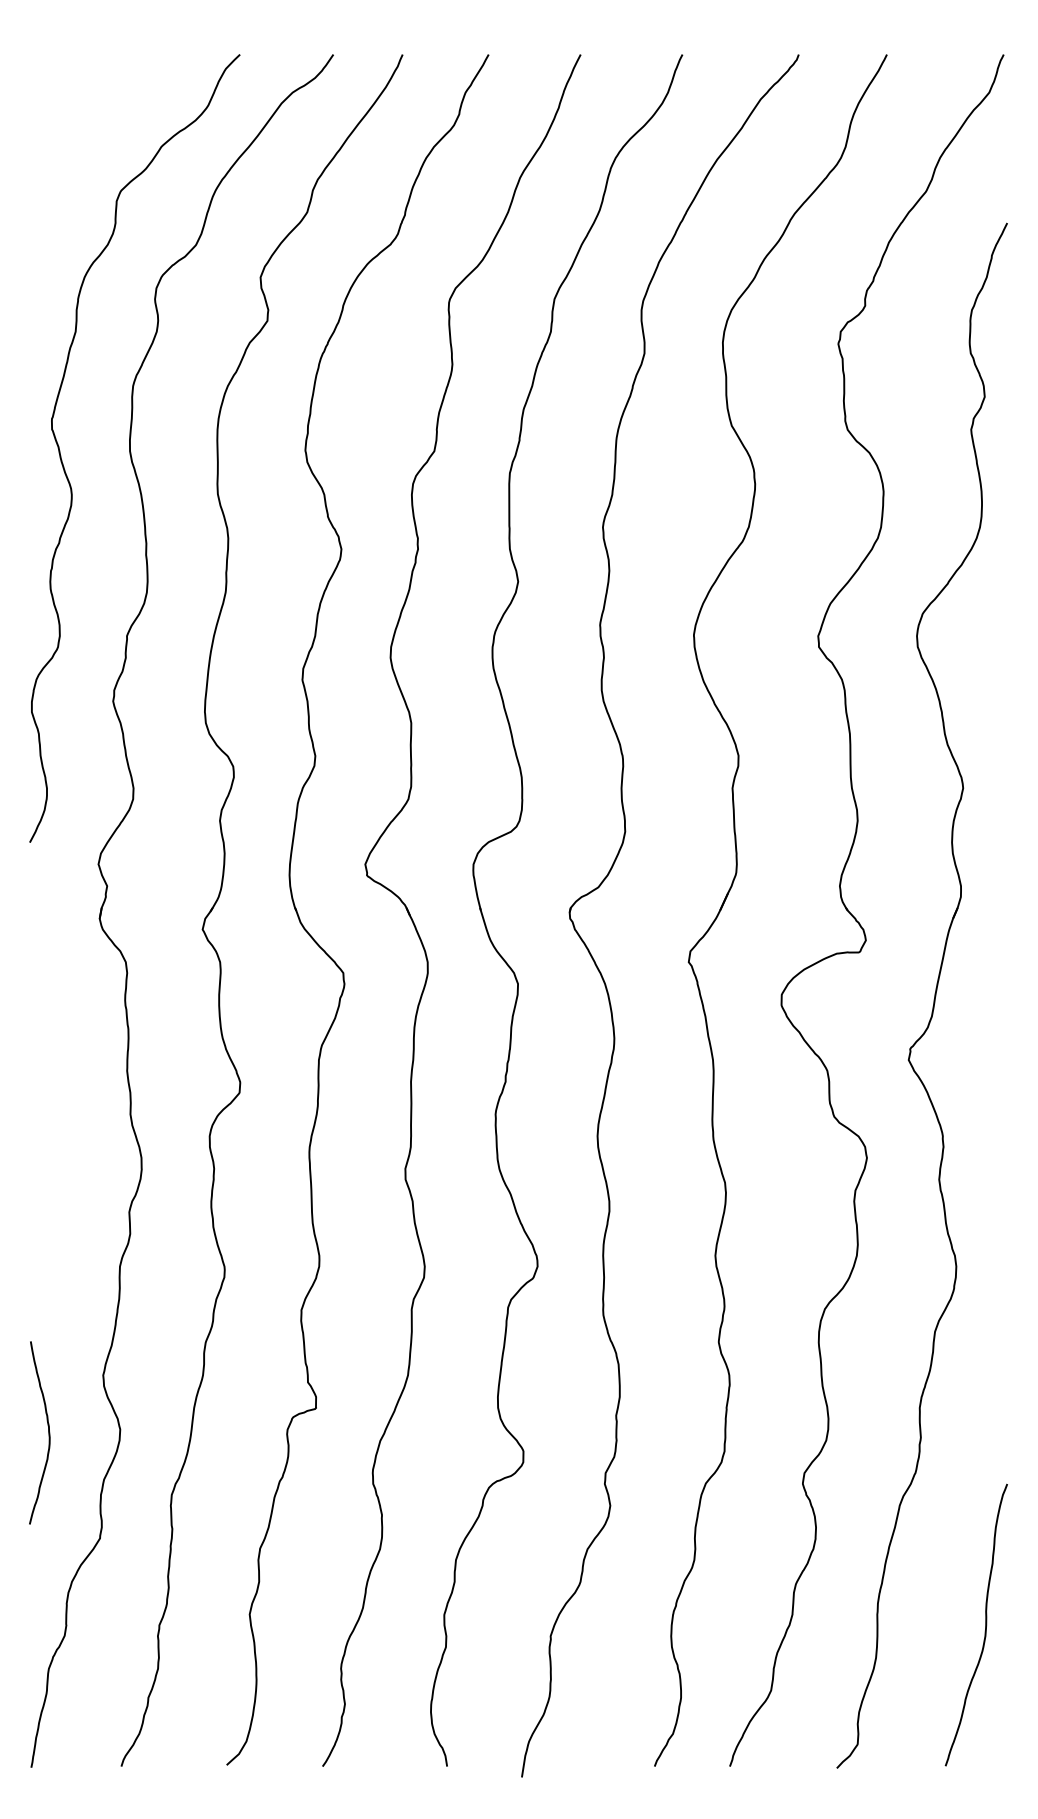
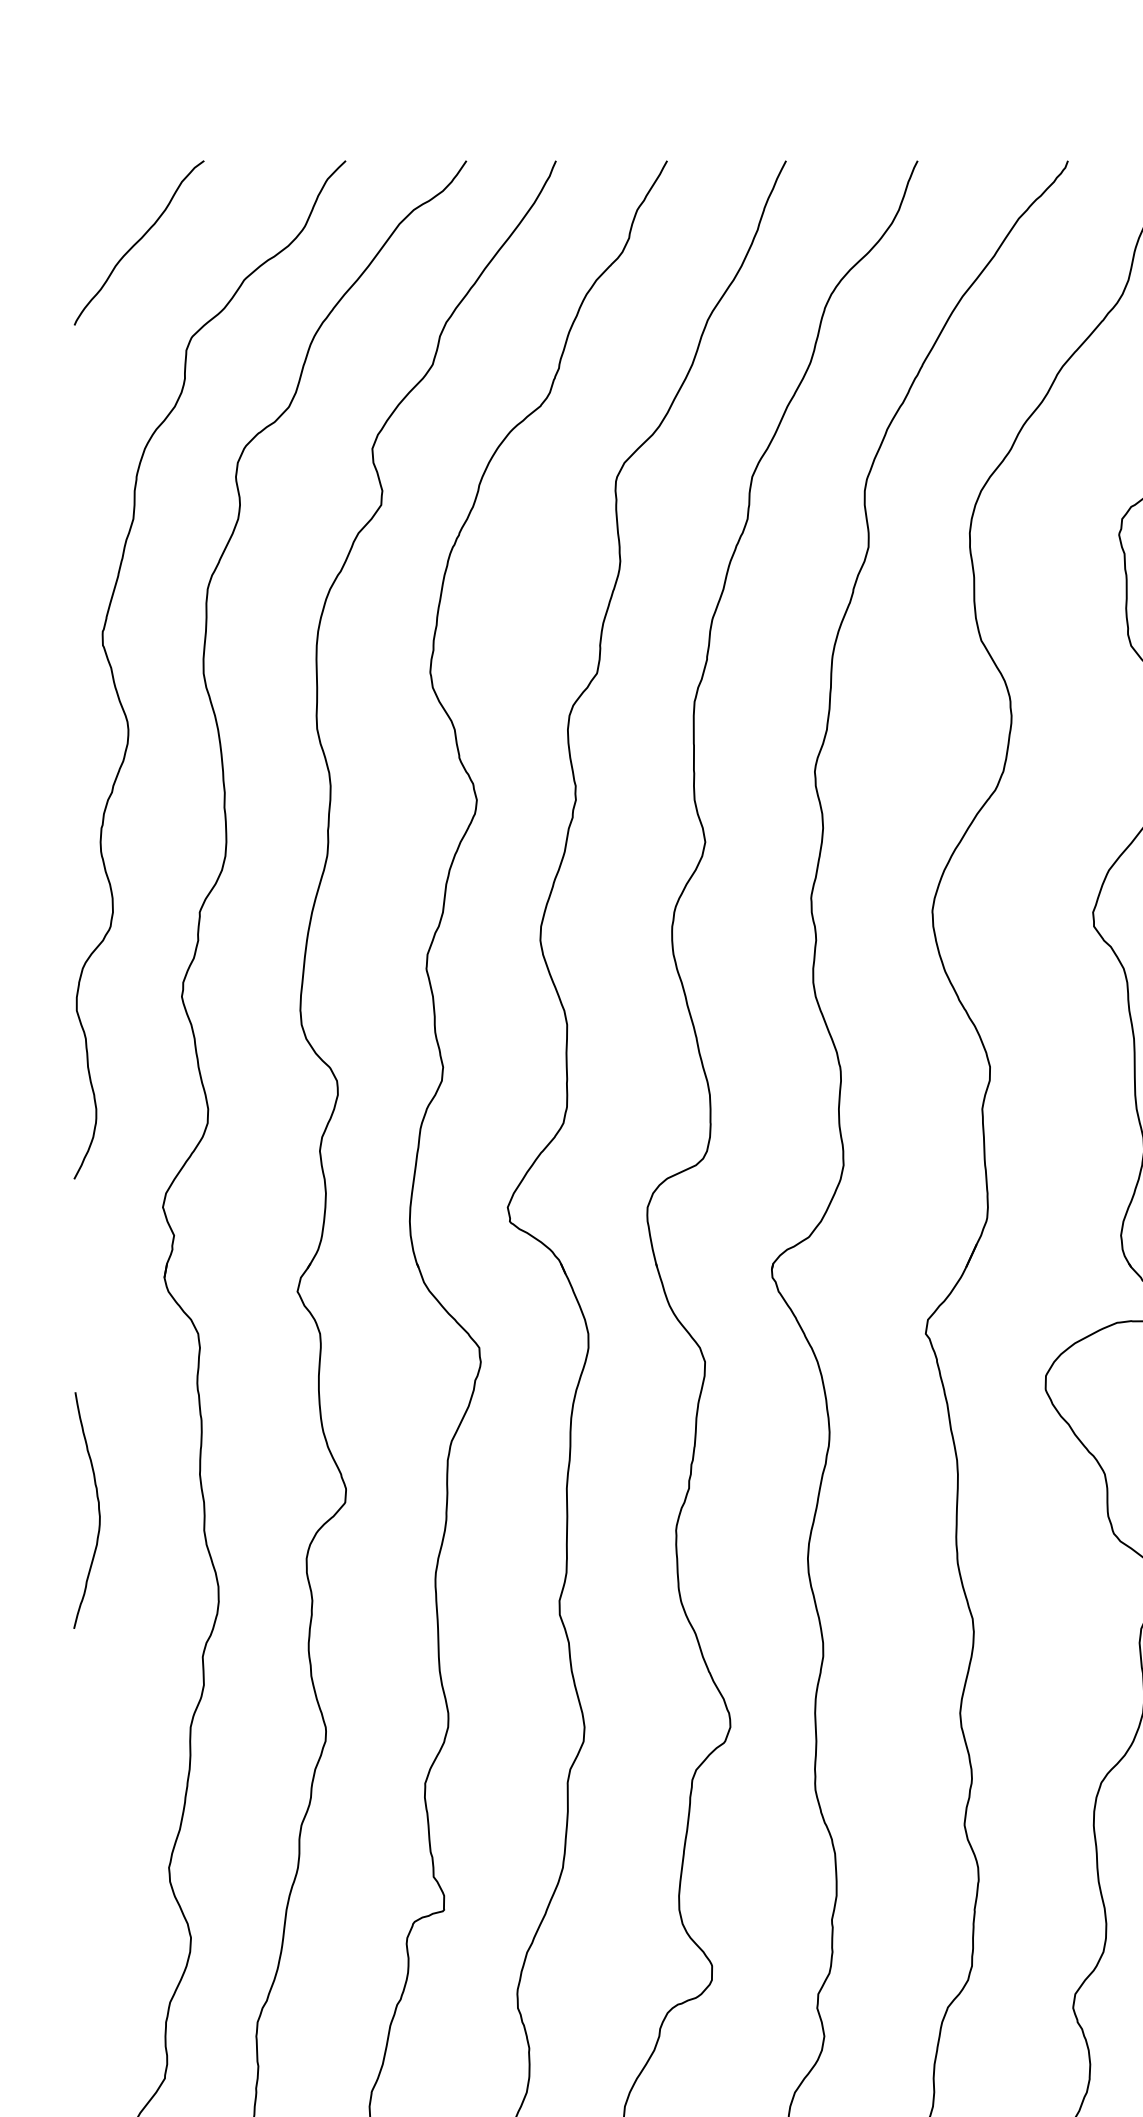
curve: (79, 118) -> (138, 243), added
curve: (48, 1432) -> (98, 1509), moved

